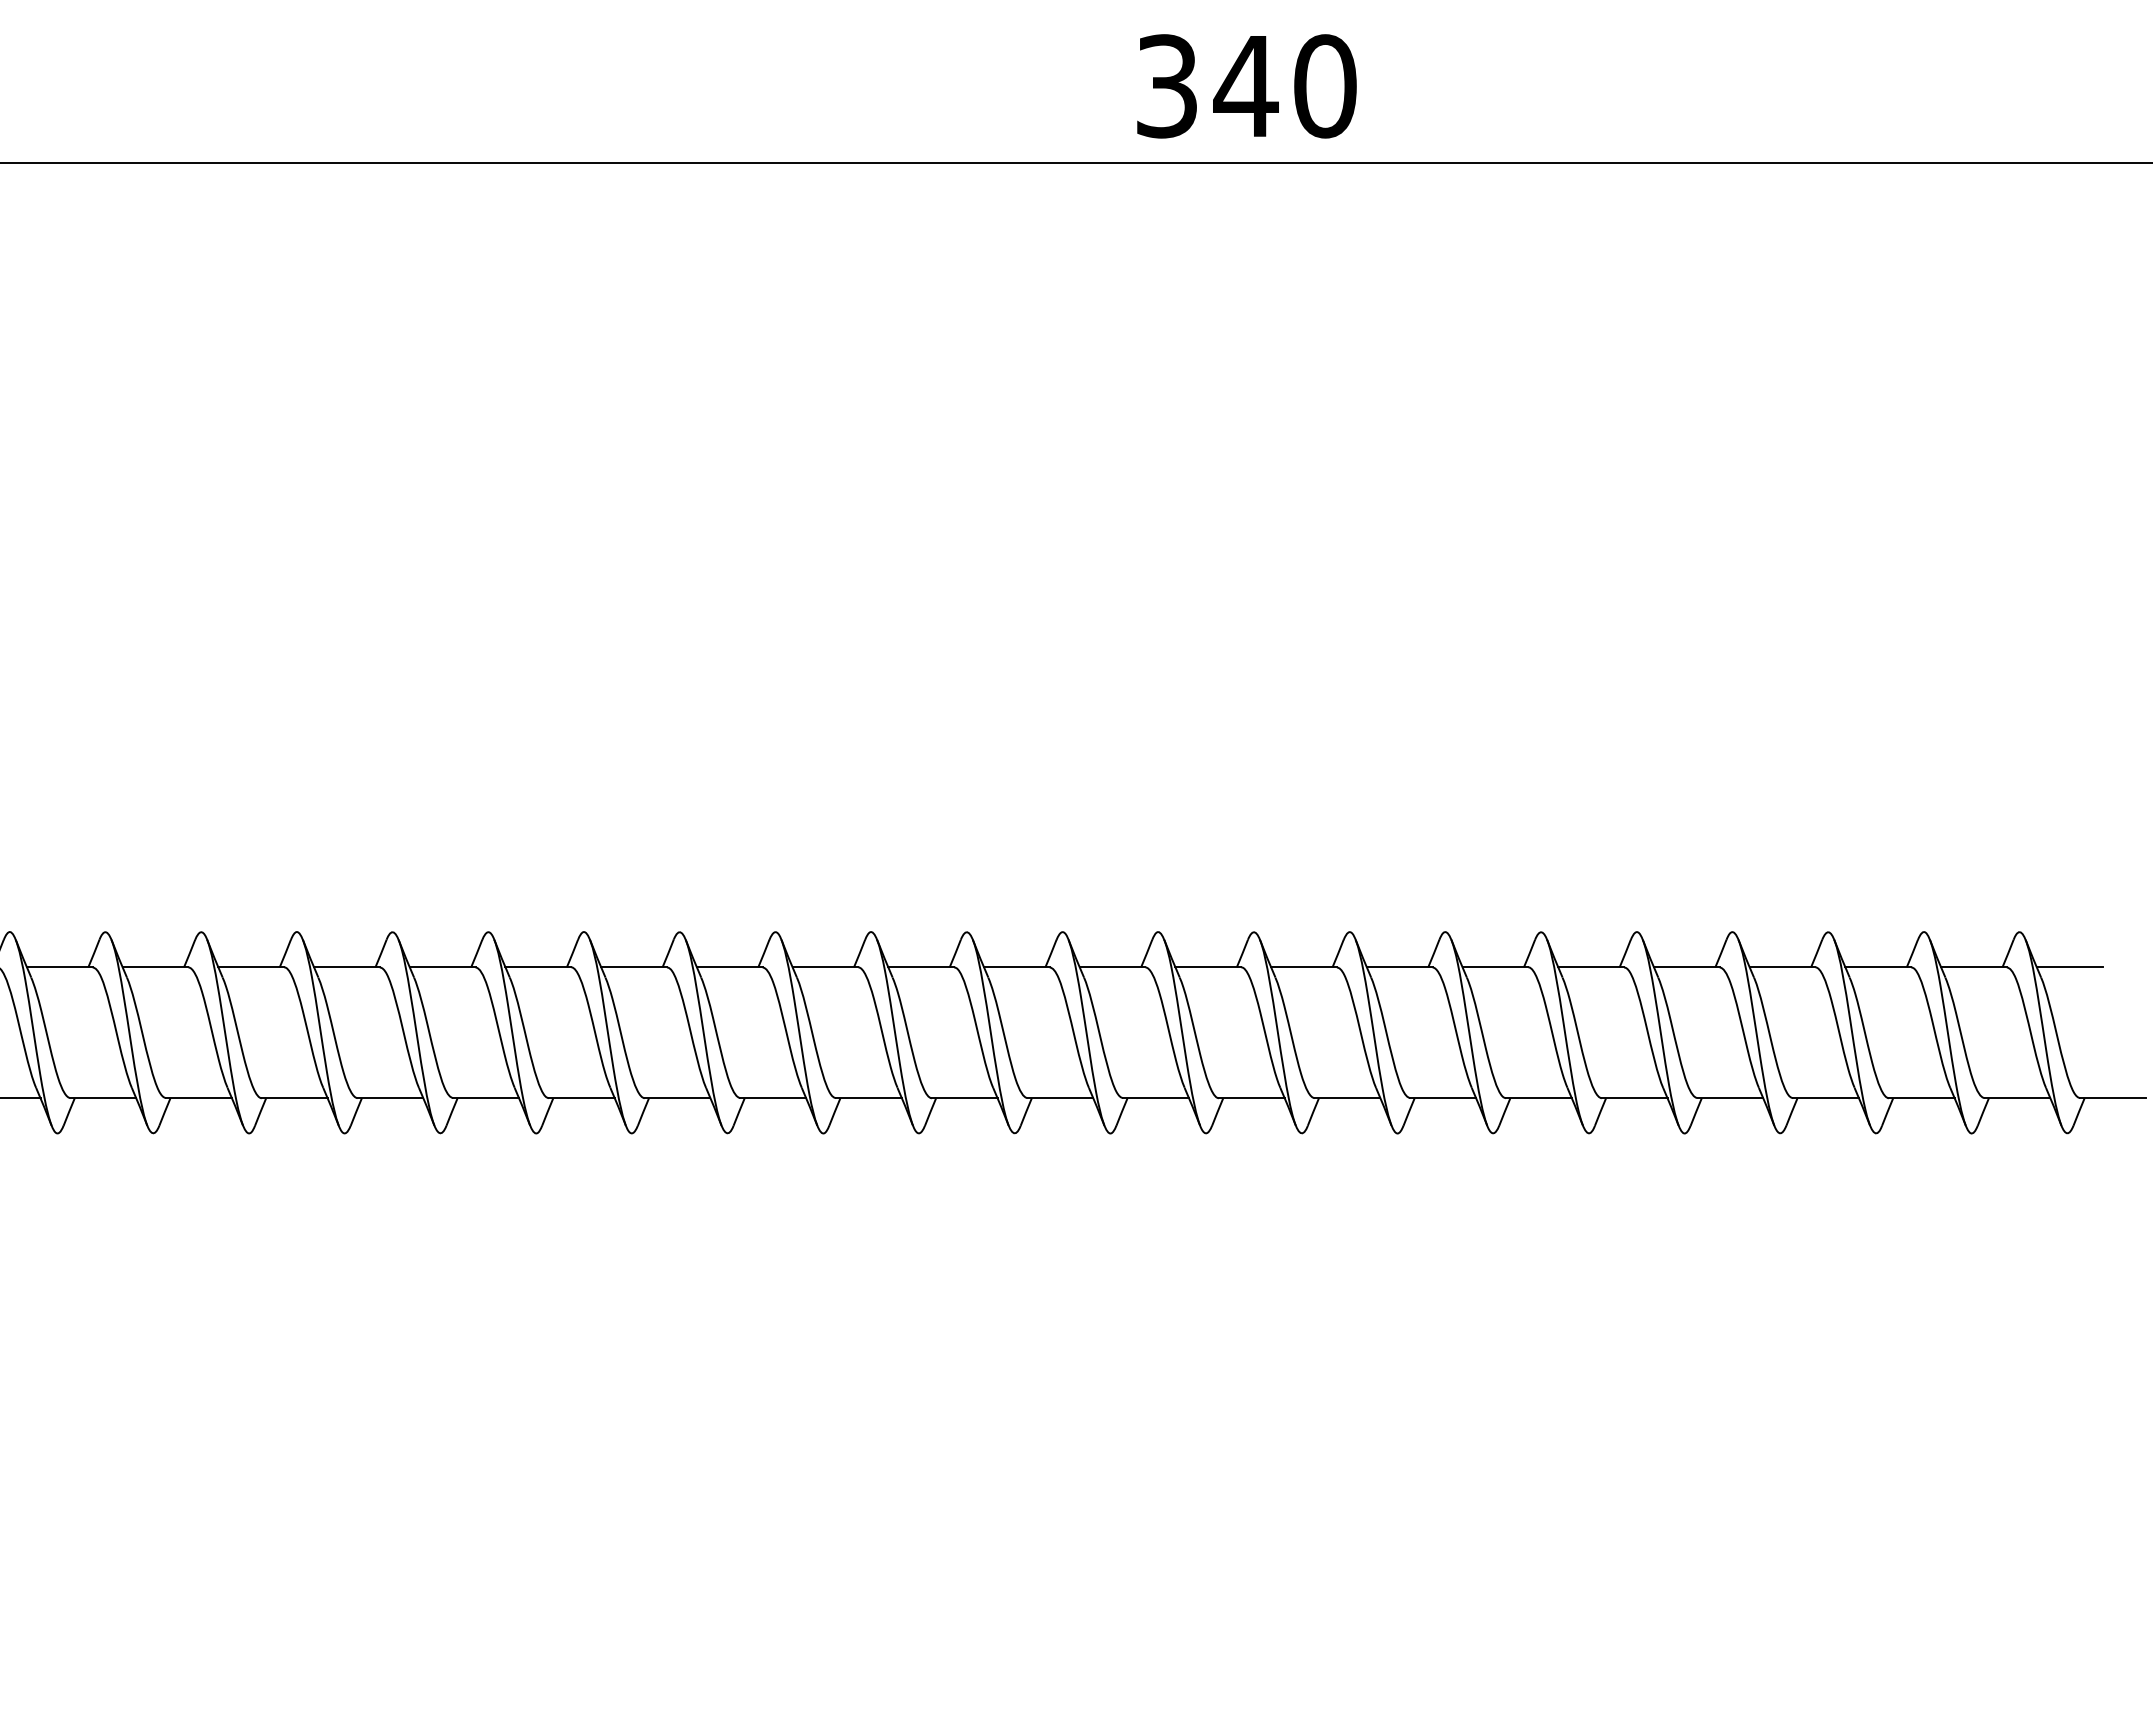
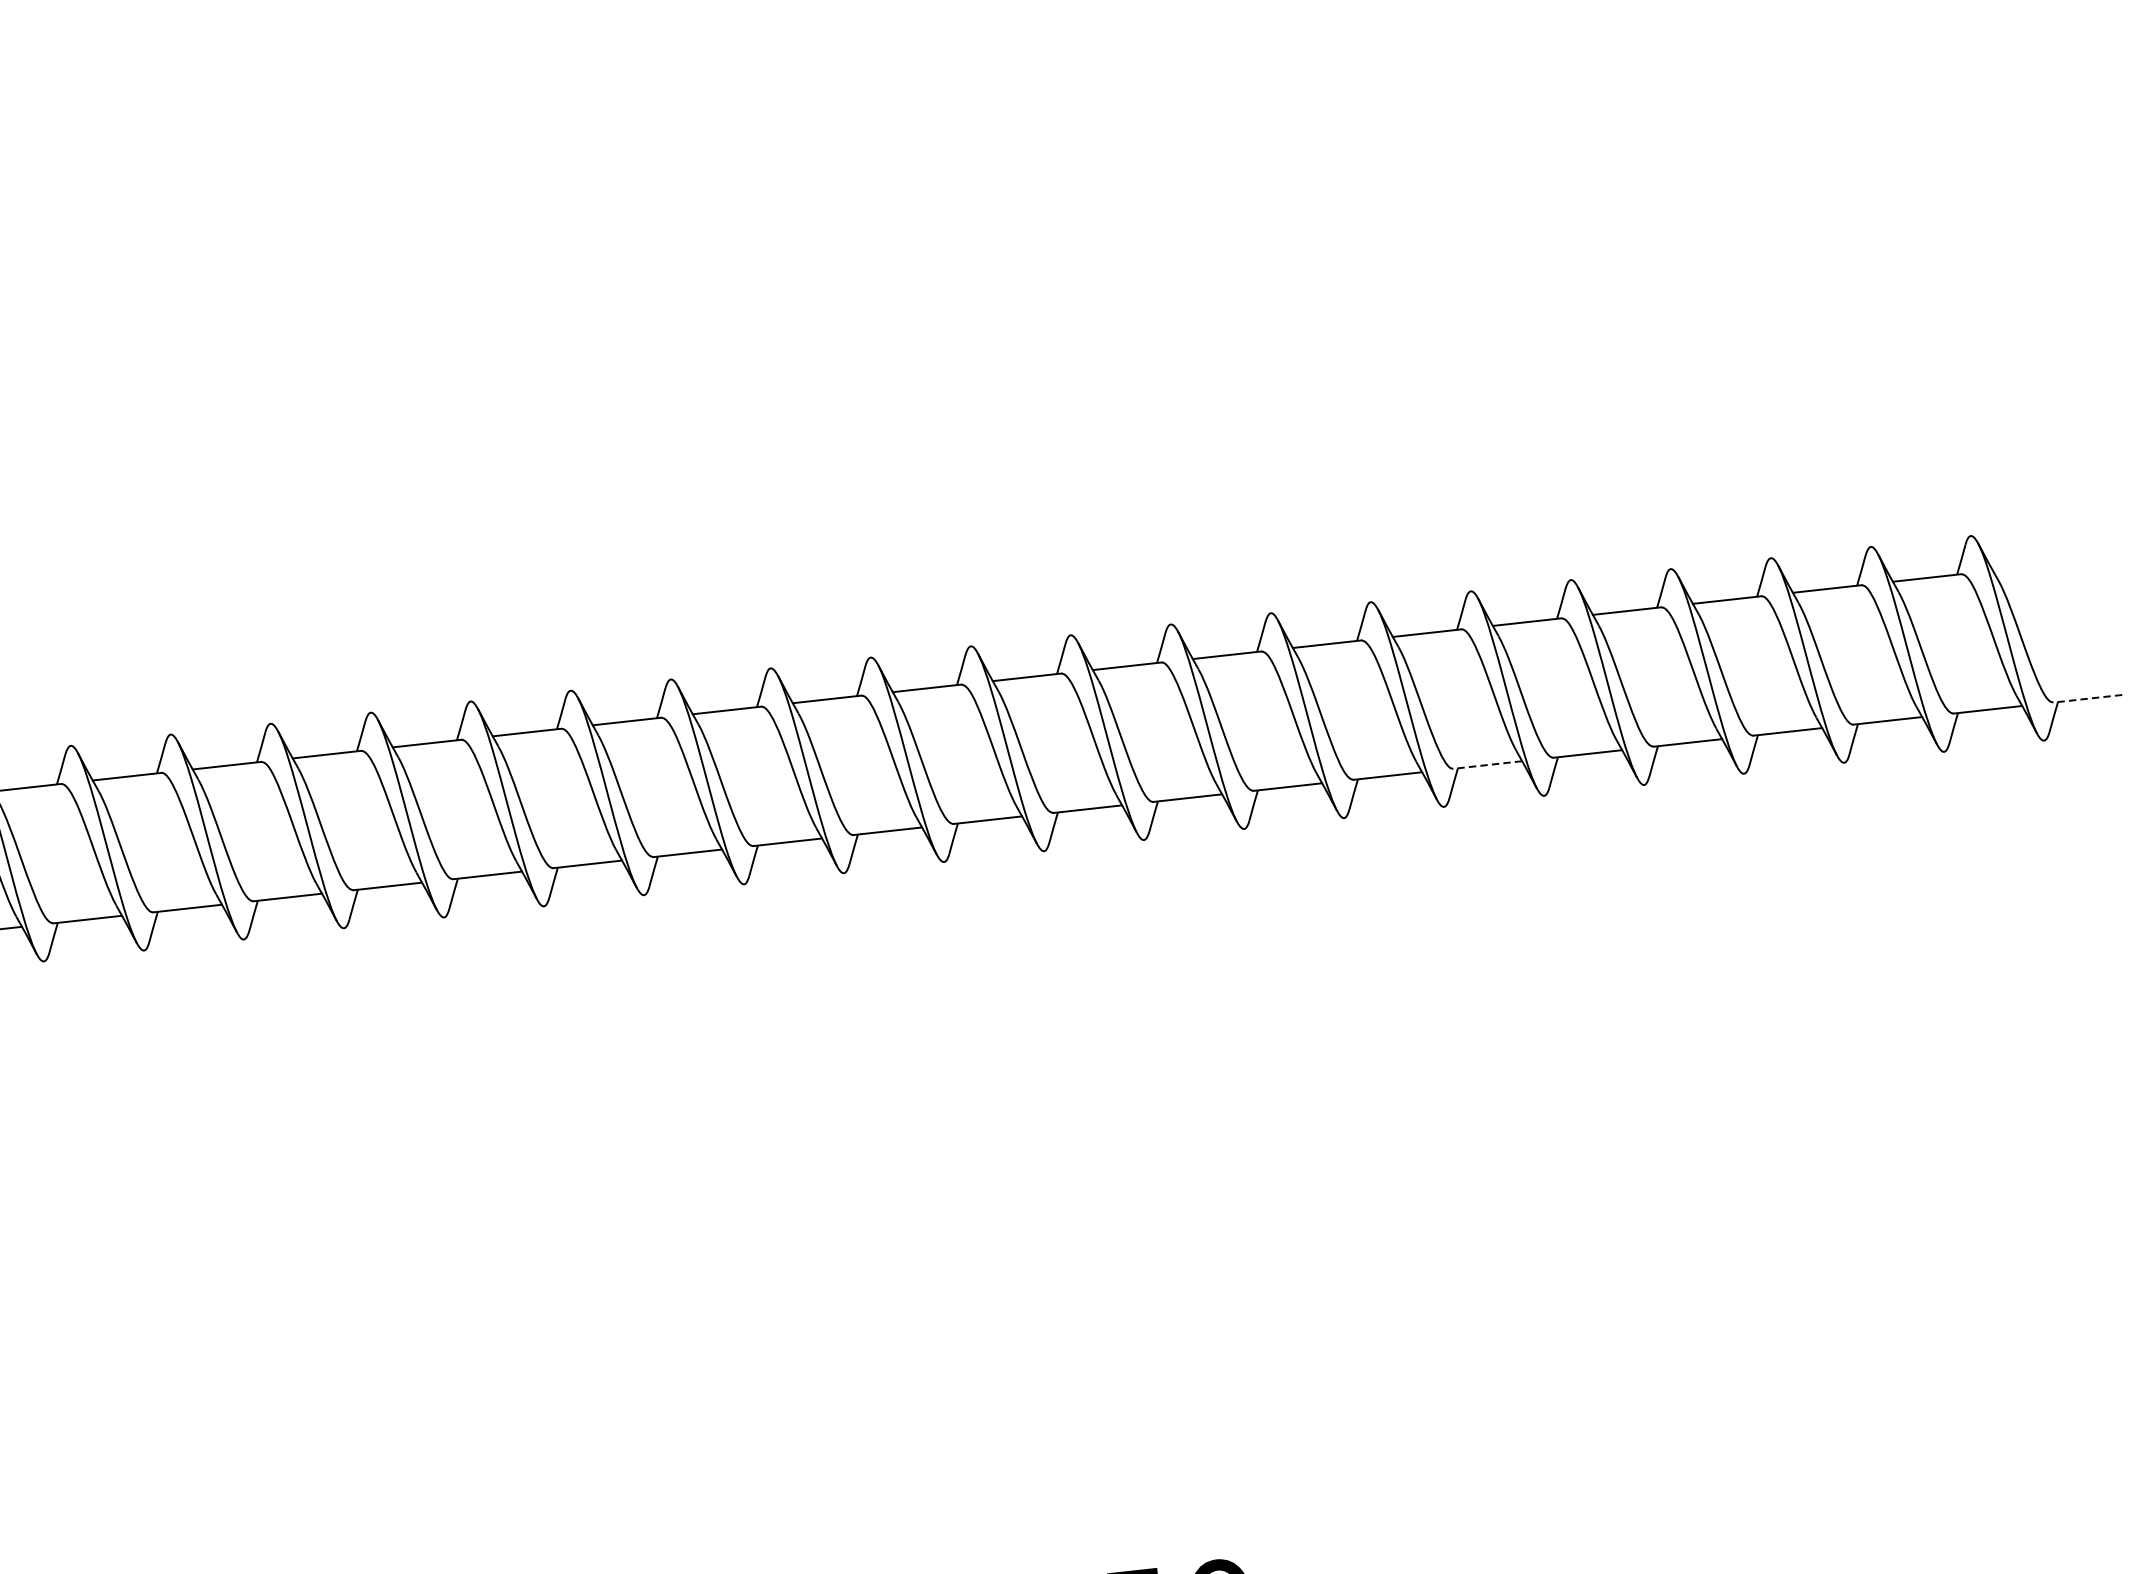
line: (2069, 967) -> (2027, 567), removed
line: (1538, 1098) -> (1487, 765), solid -> dashed
line: (2113, 1098) -> (2088, 698), solid -> dashed

